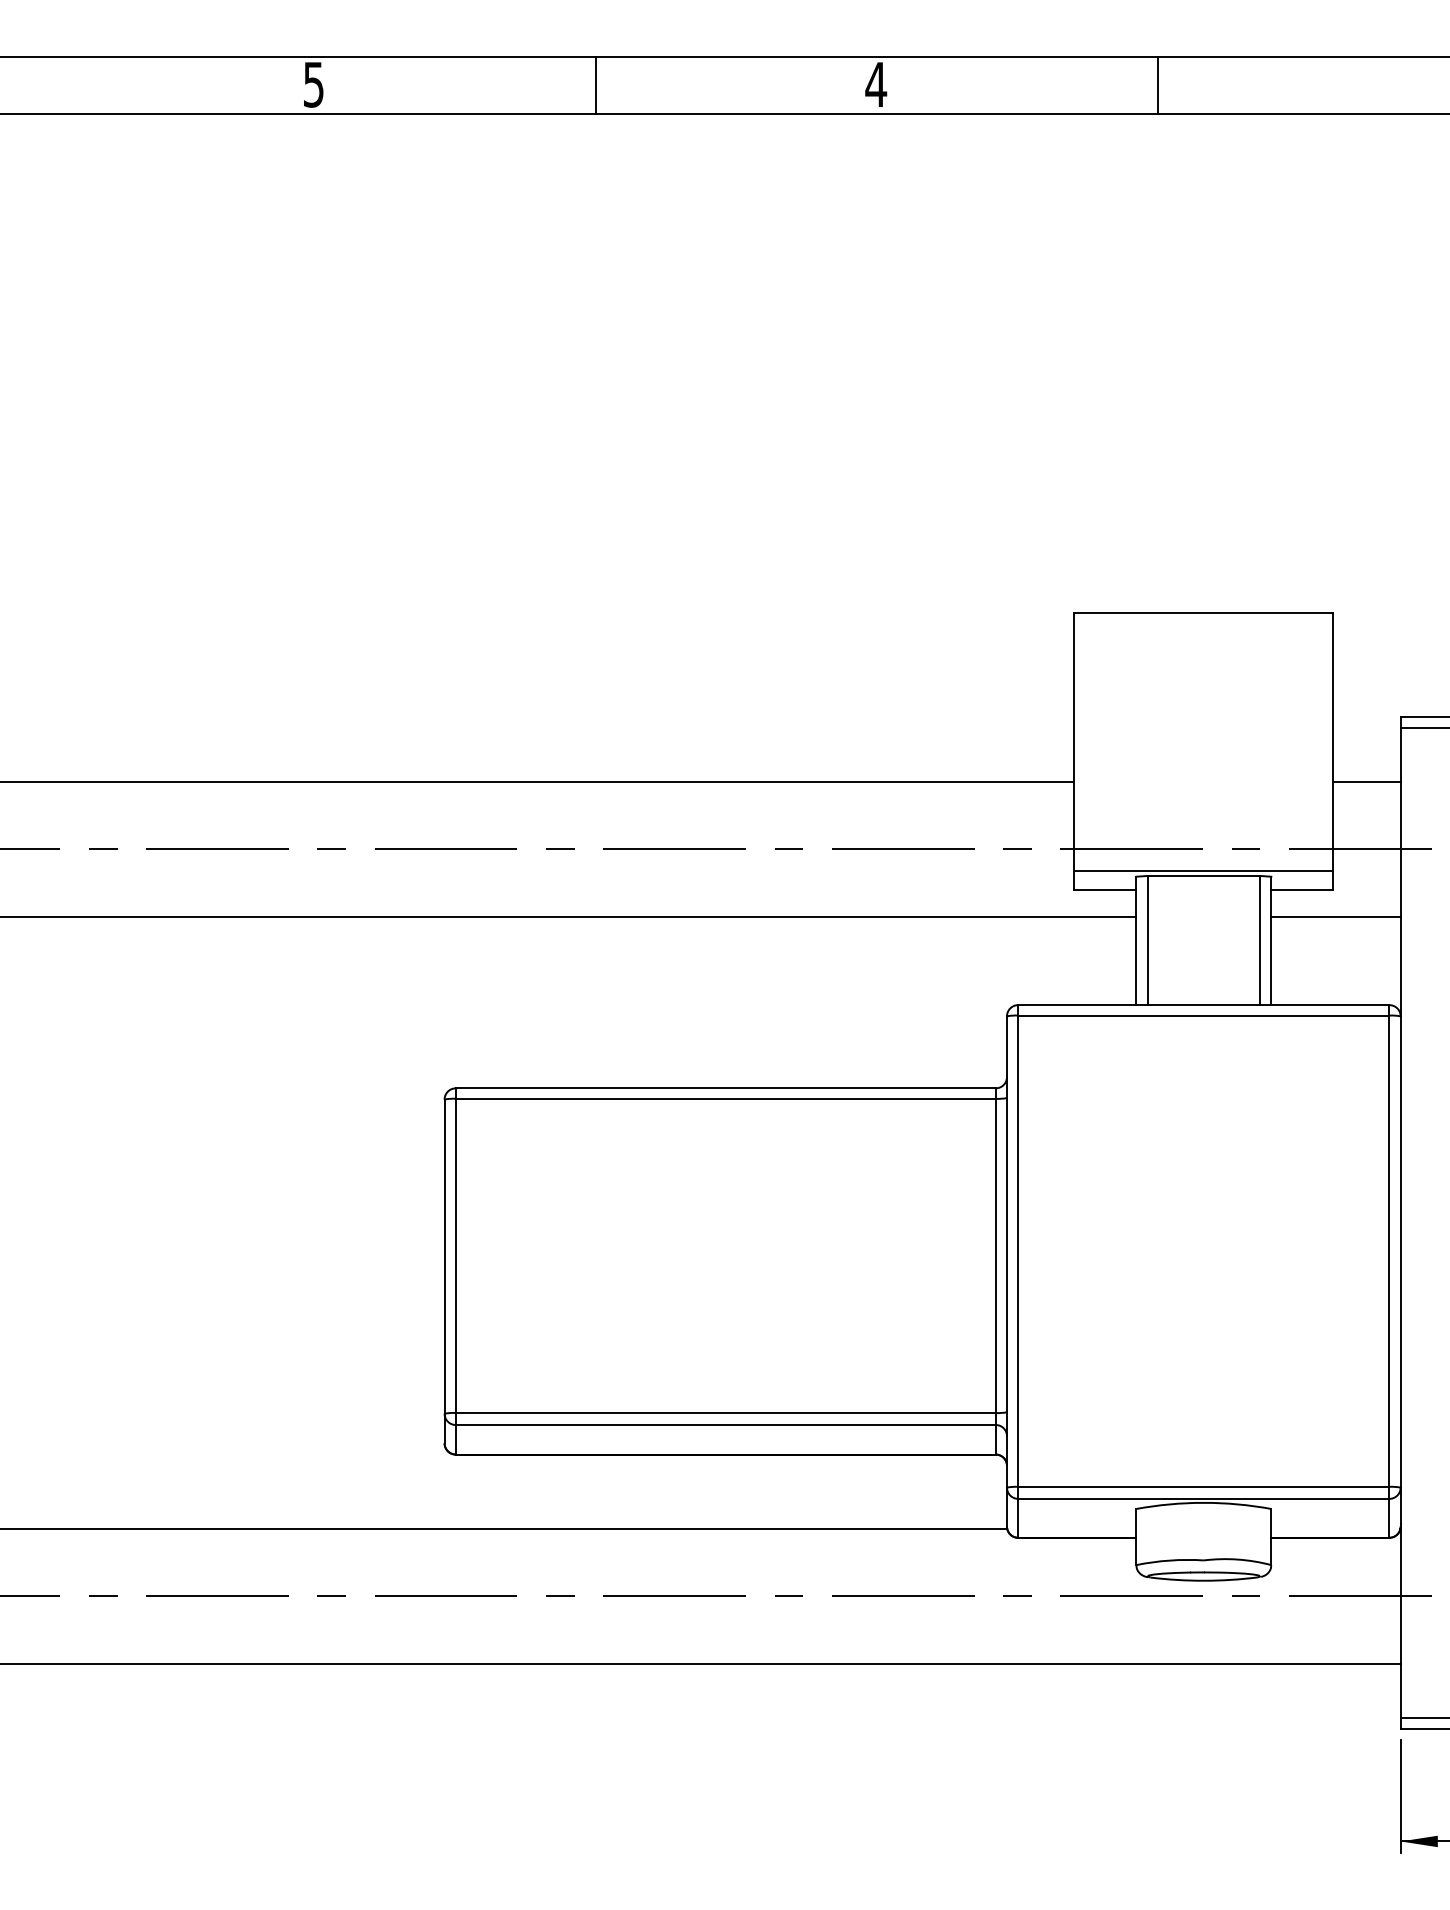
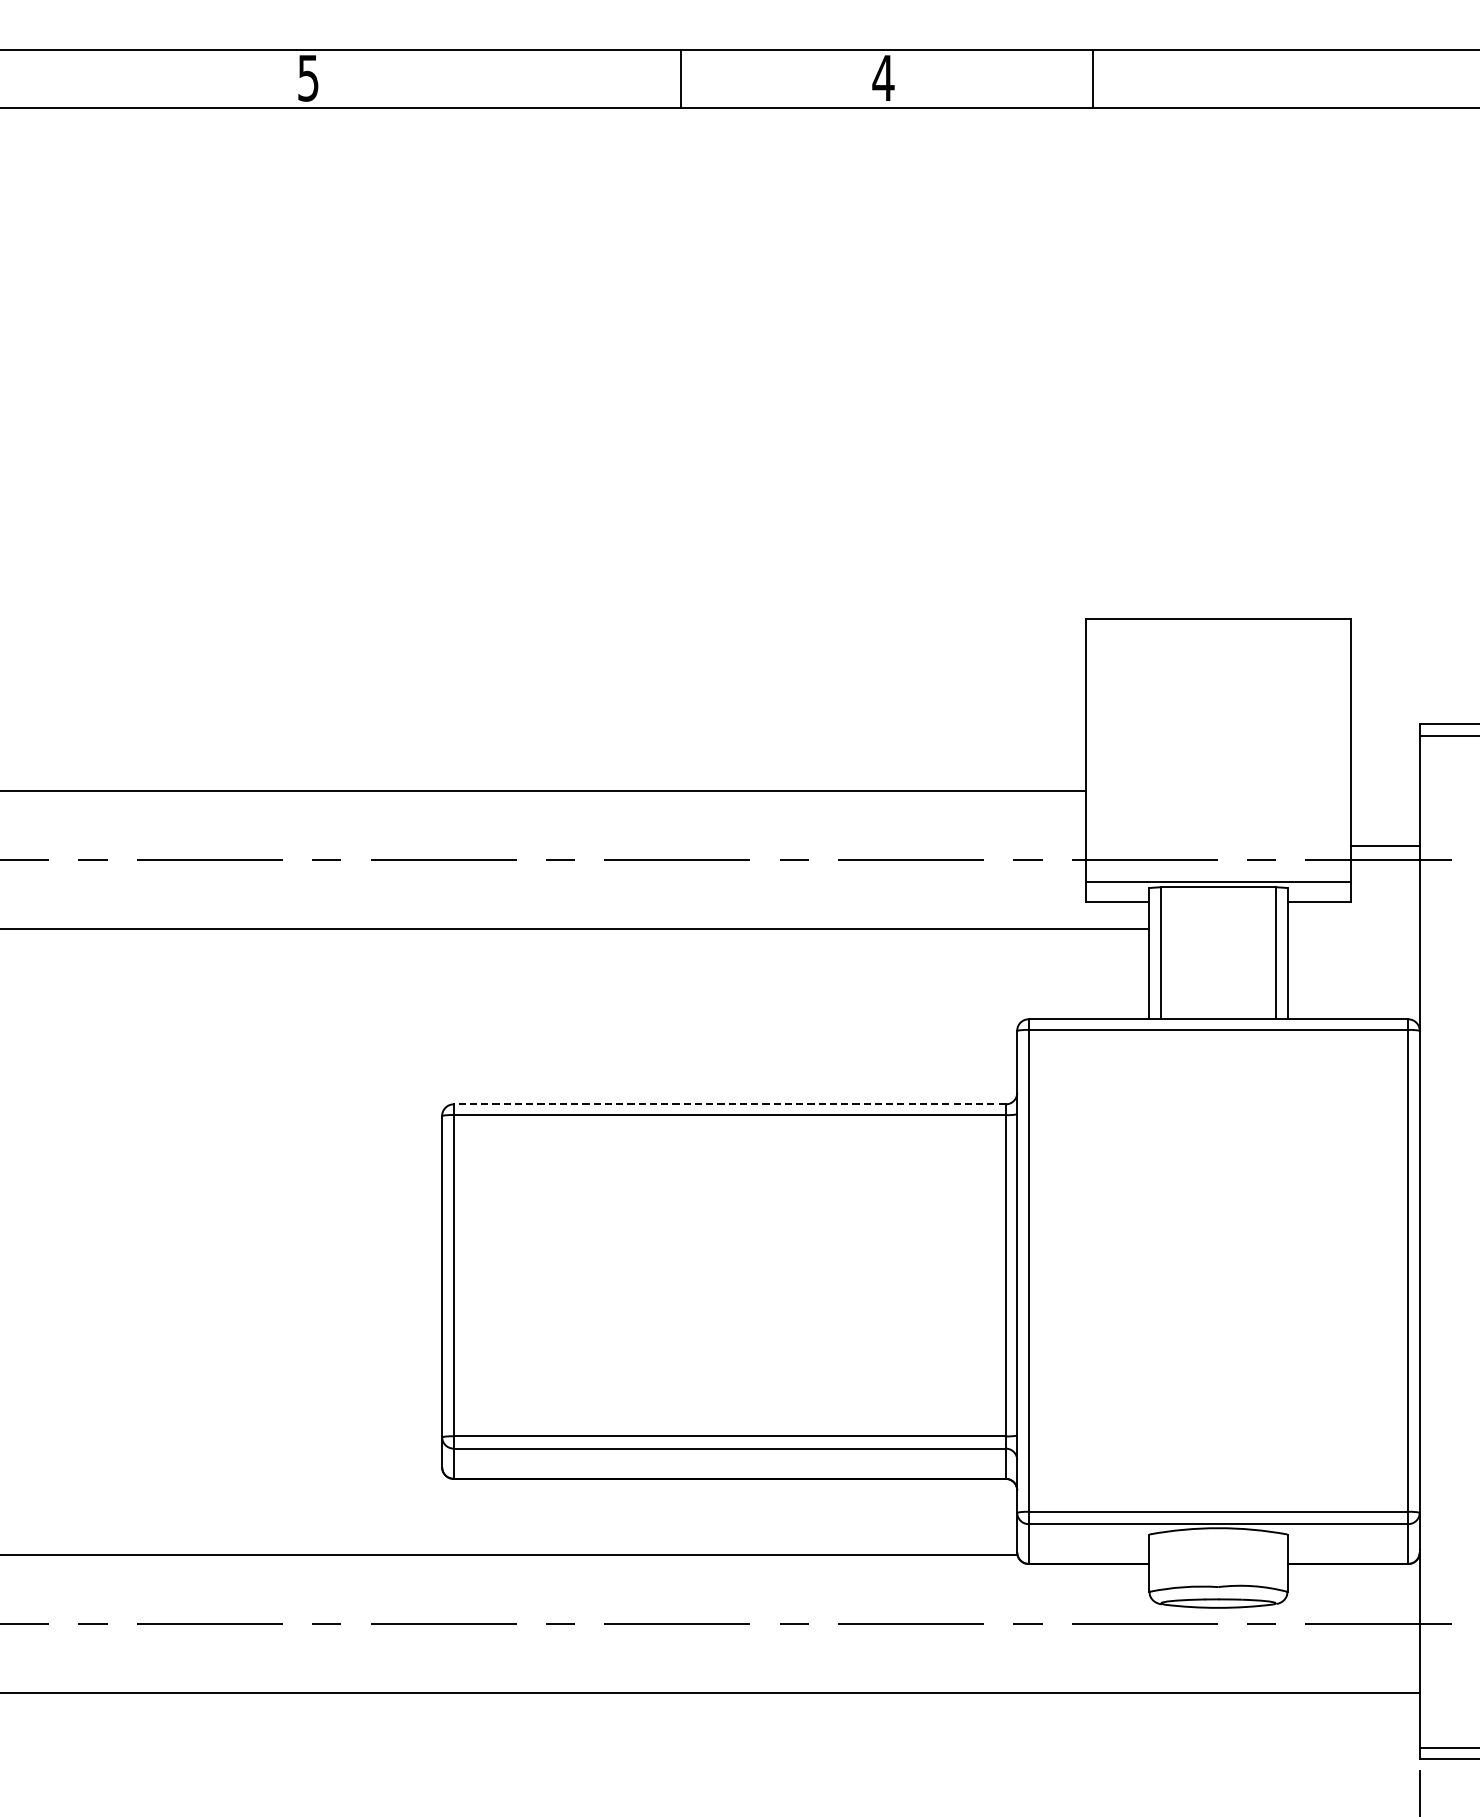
line: (595, 85) -> (681, 78), moved
line: (1157, 85) -> (1092, 78), moved
line: (1366, 781) -> (1384, 845), moved
line: (1335, 916) -> (1353, 928), removed
line: (725, 1088) -> (729, 1104), solid -> dashed

